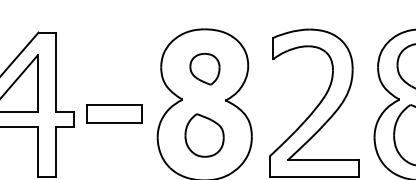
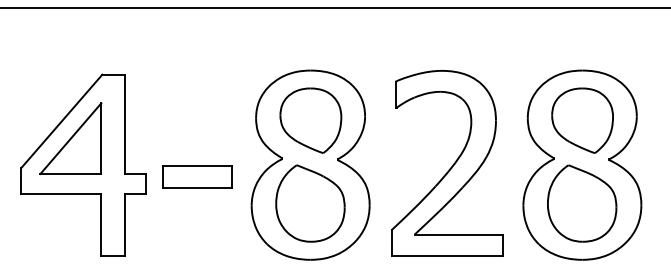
part: (204, 69) -> (310, 120), size x1.67
part: (204, 135) -> (310, 203), size x1.43

